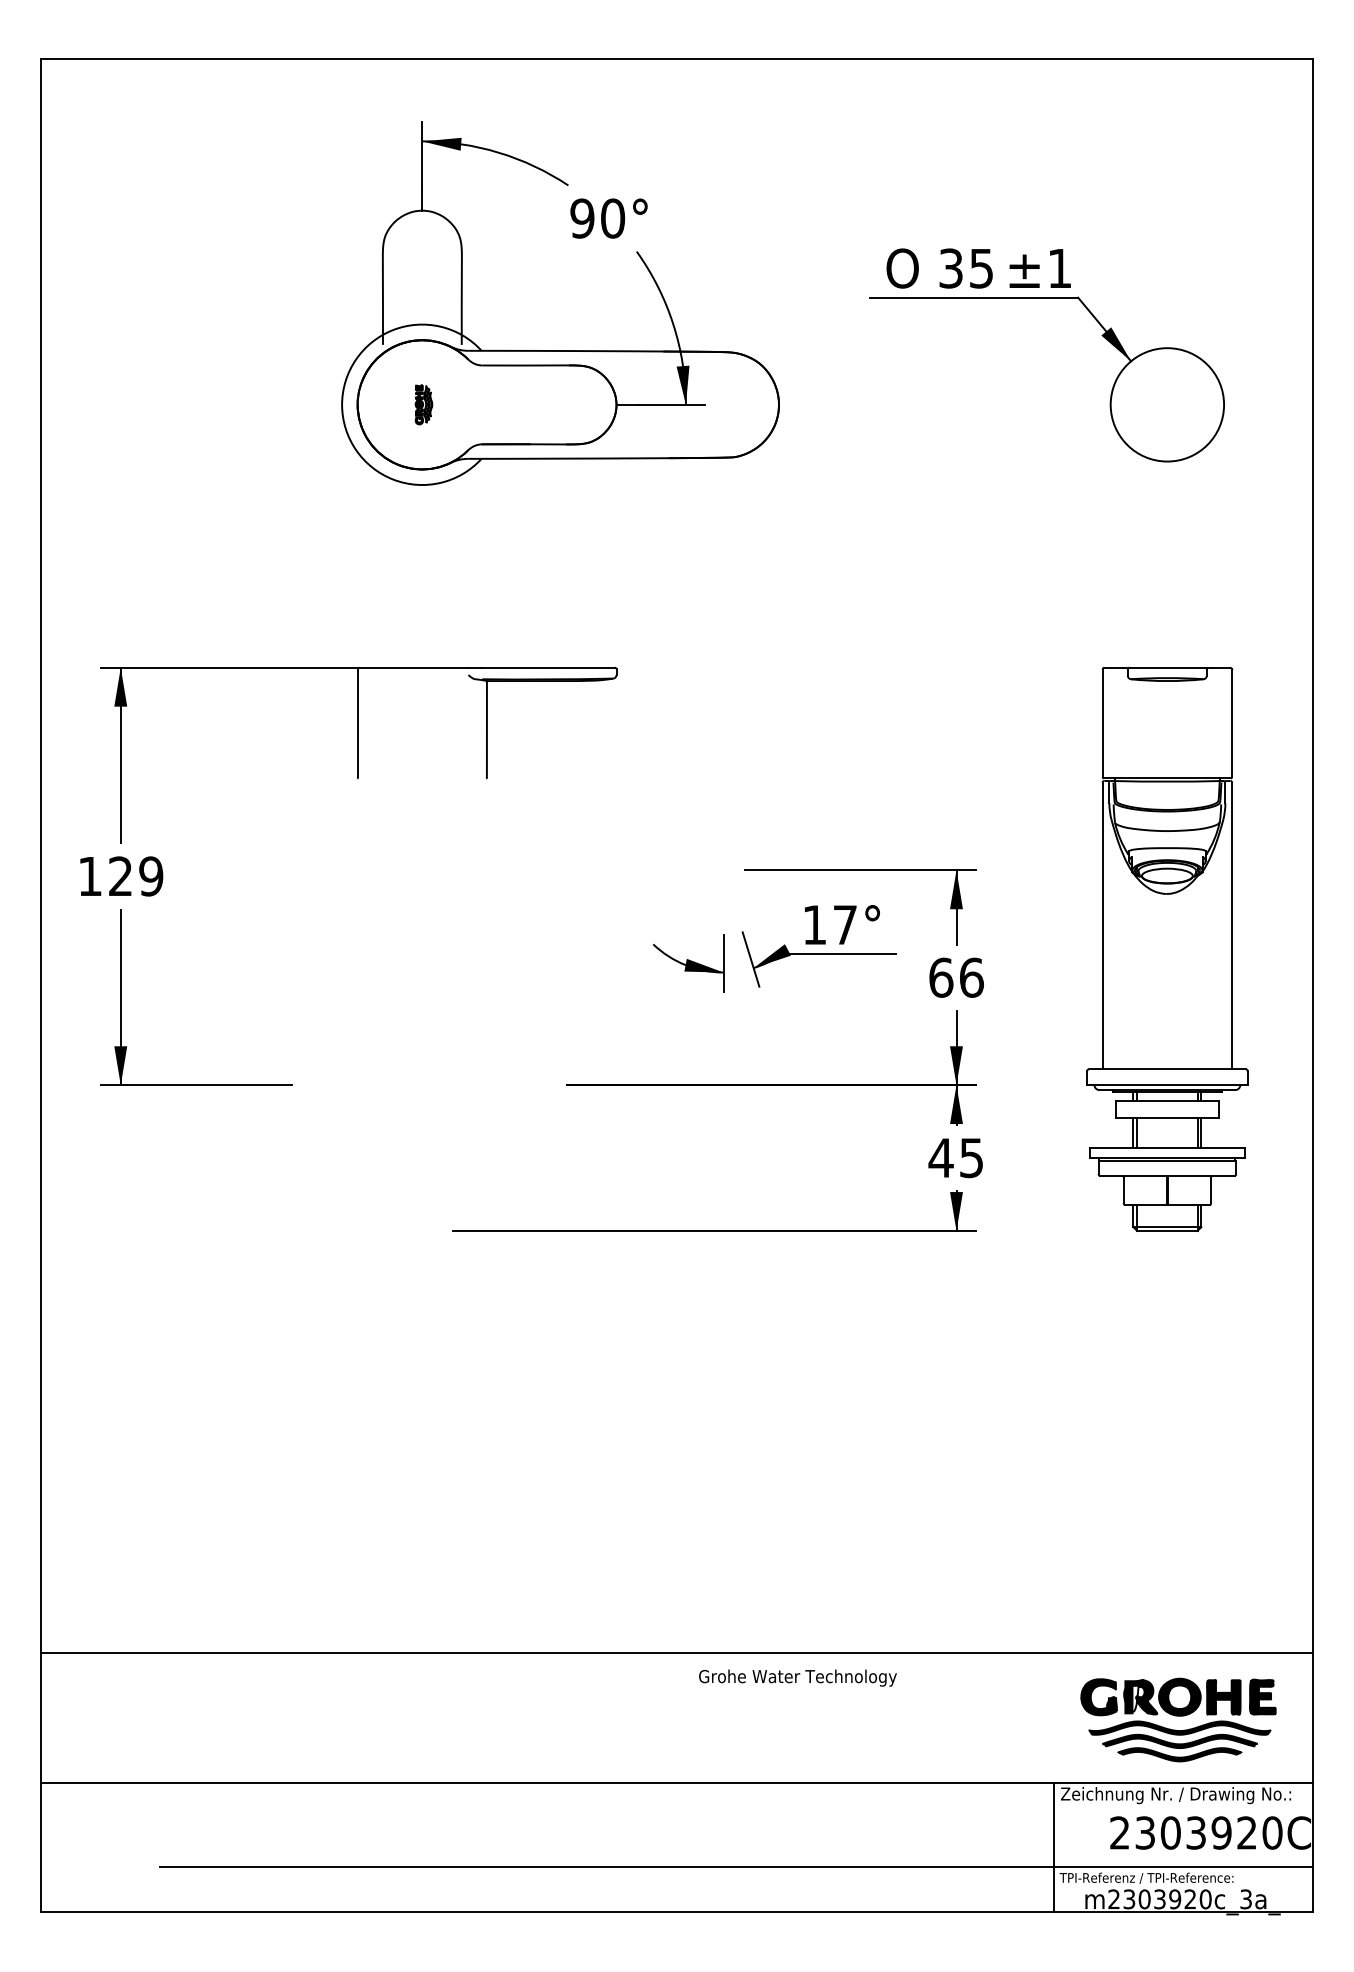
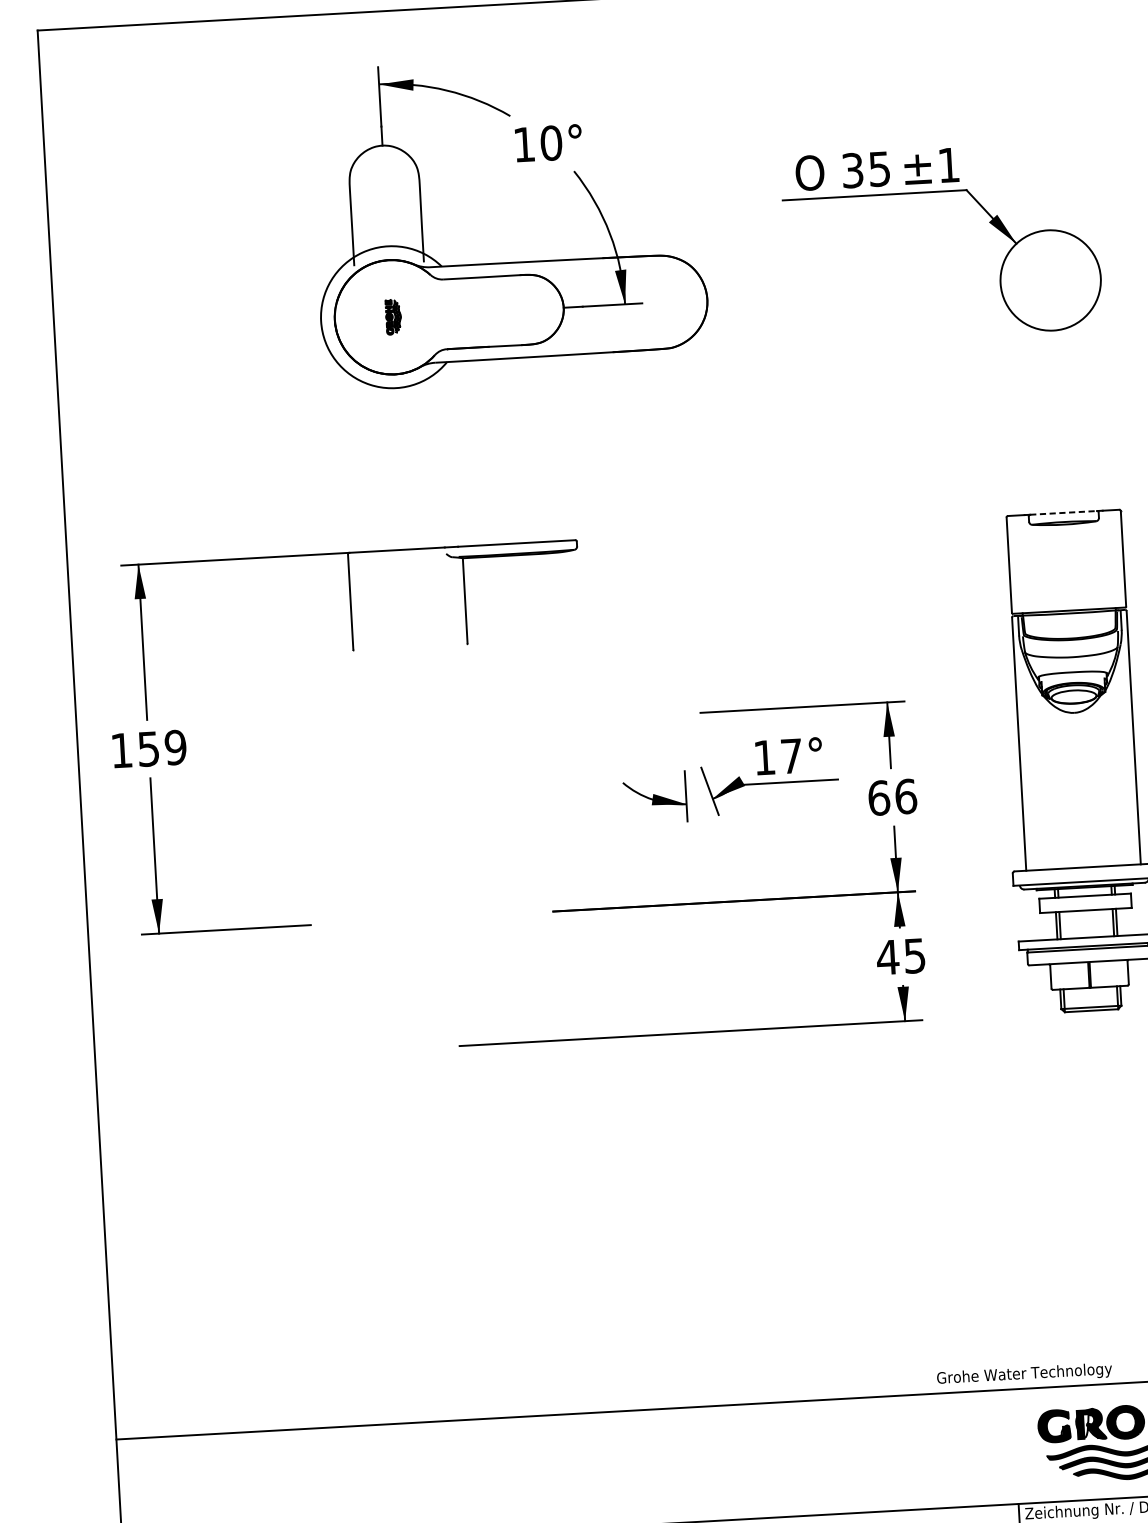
text: (582, 218) -> (524, 144), 90° -> 10°
line: (1167, 667) -> (1063, 512), solid -> dashed
text: (120, 876) -> (148, 749), 129 -> 159
text: (797, 1677) -> (1024, 1374), moved

